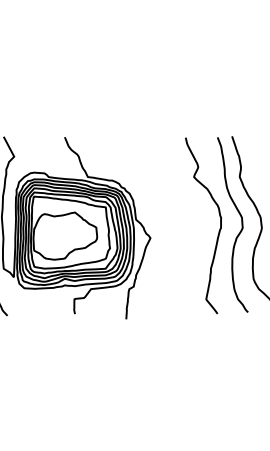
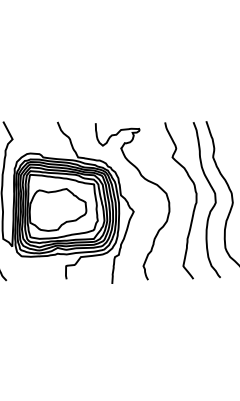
curve: (164, 203) -> (146, 180), added

